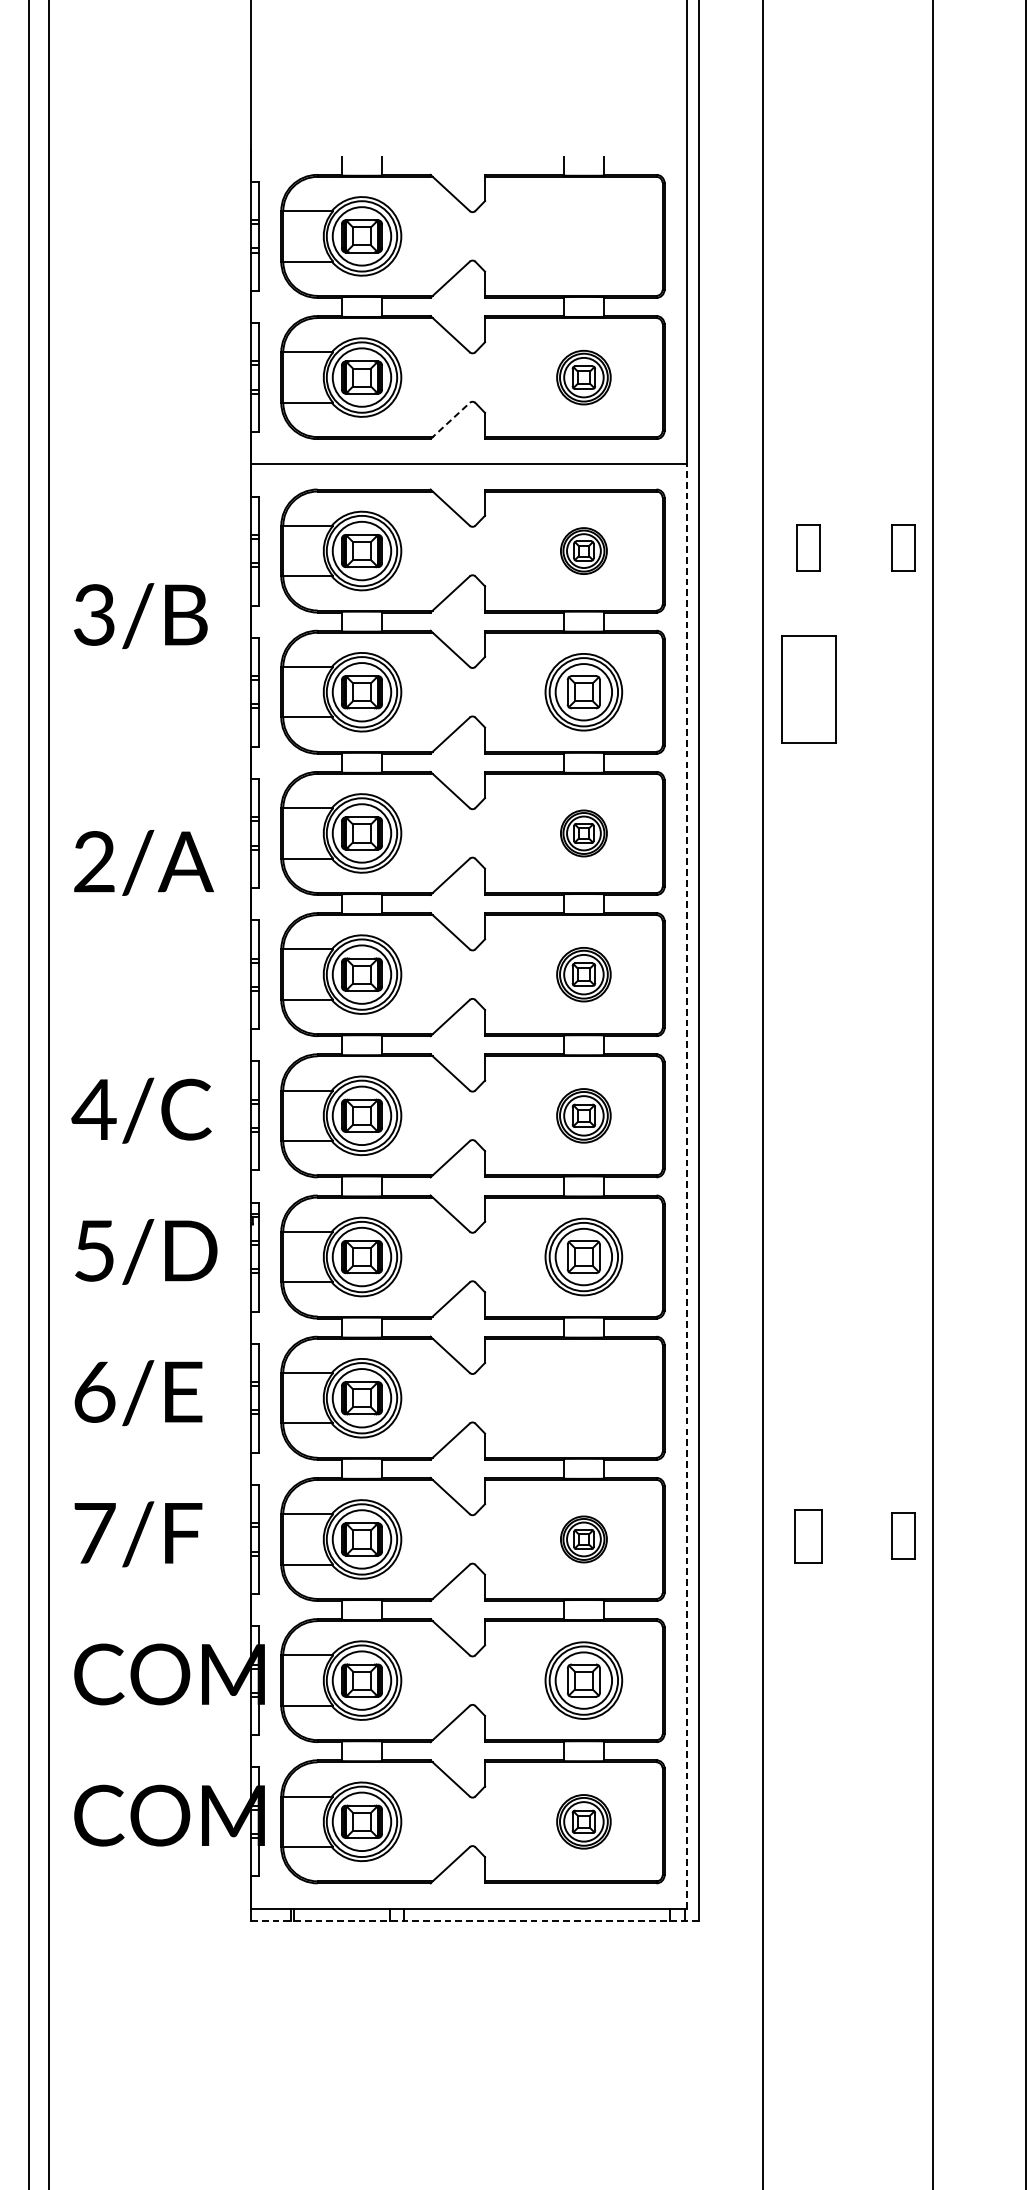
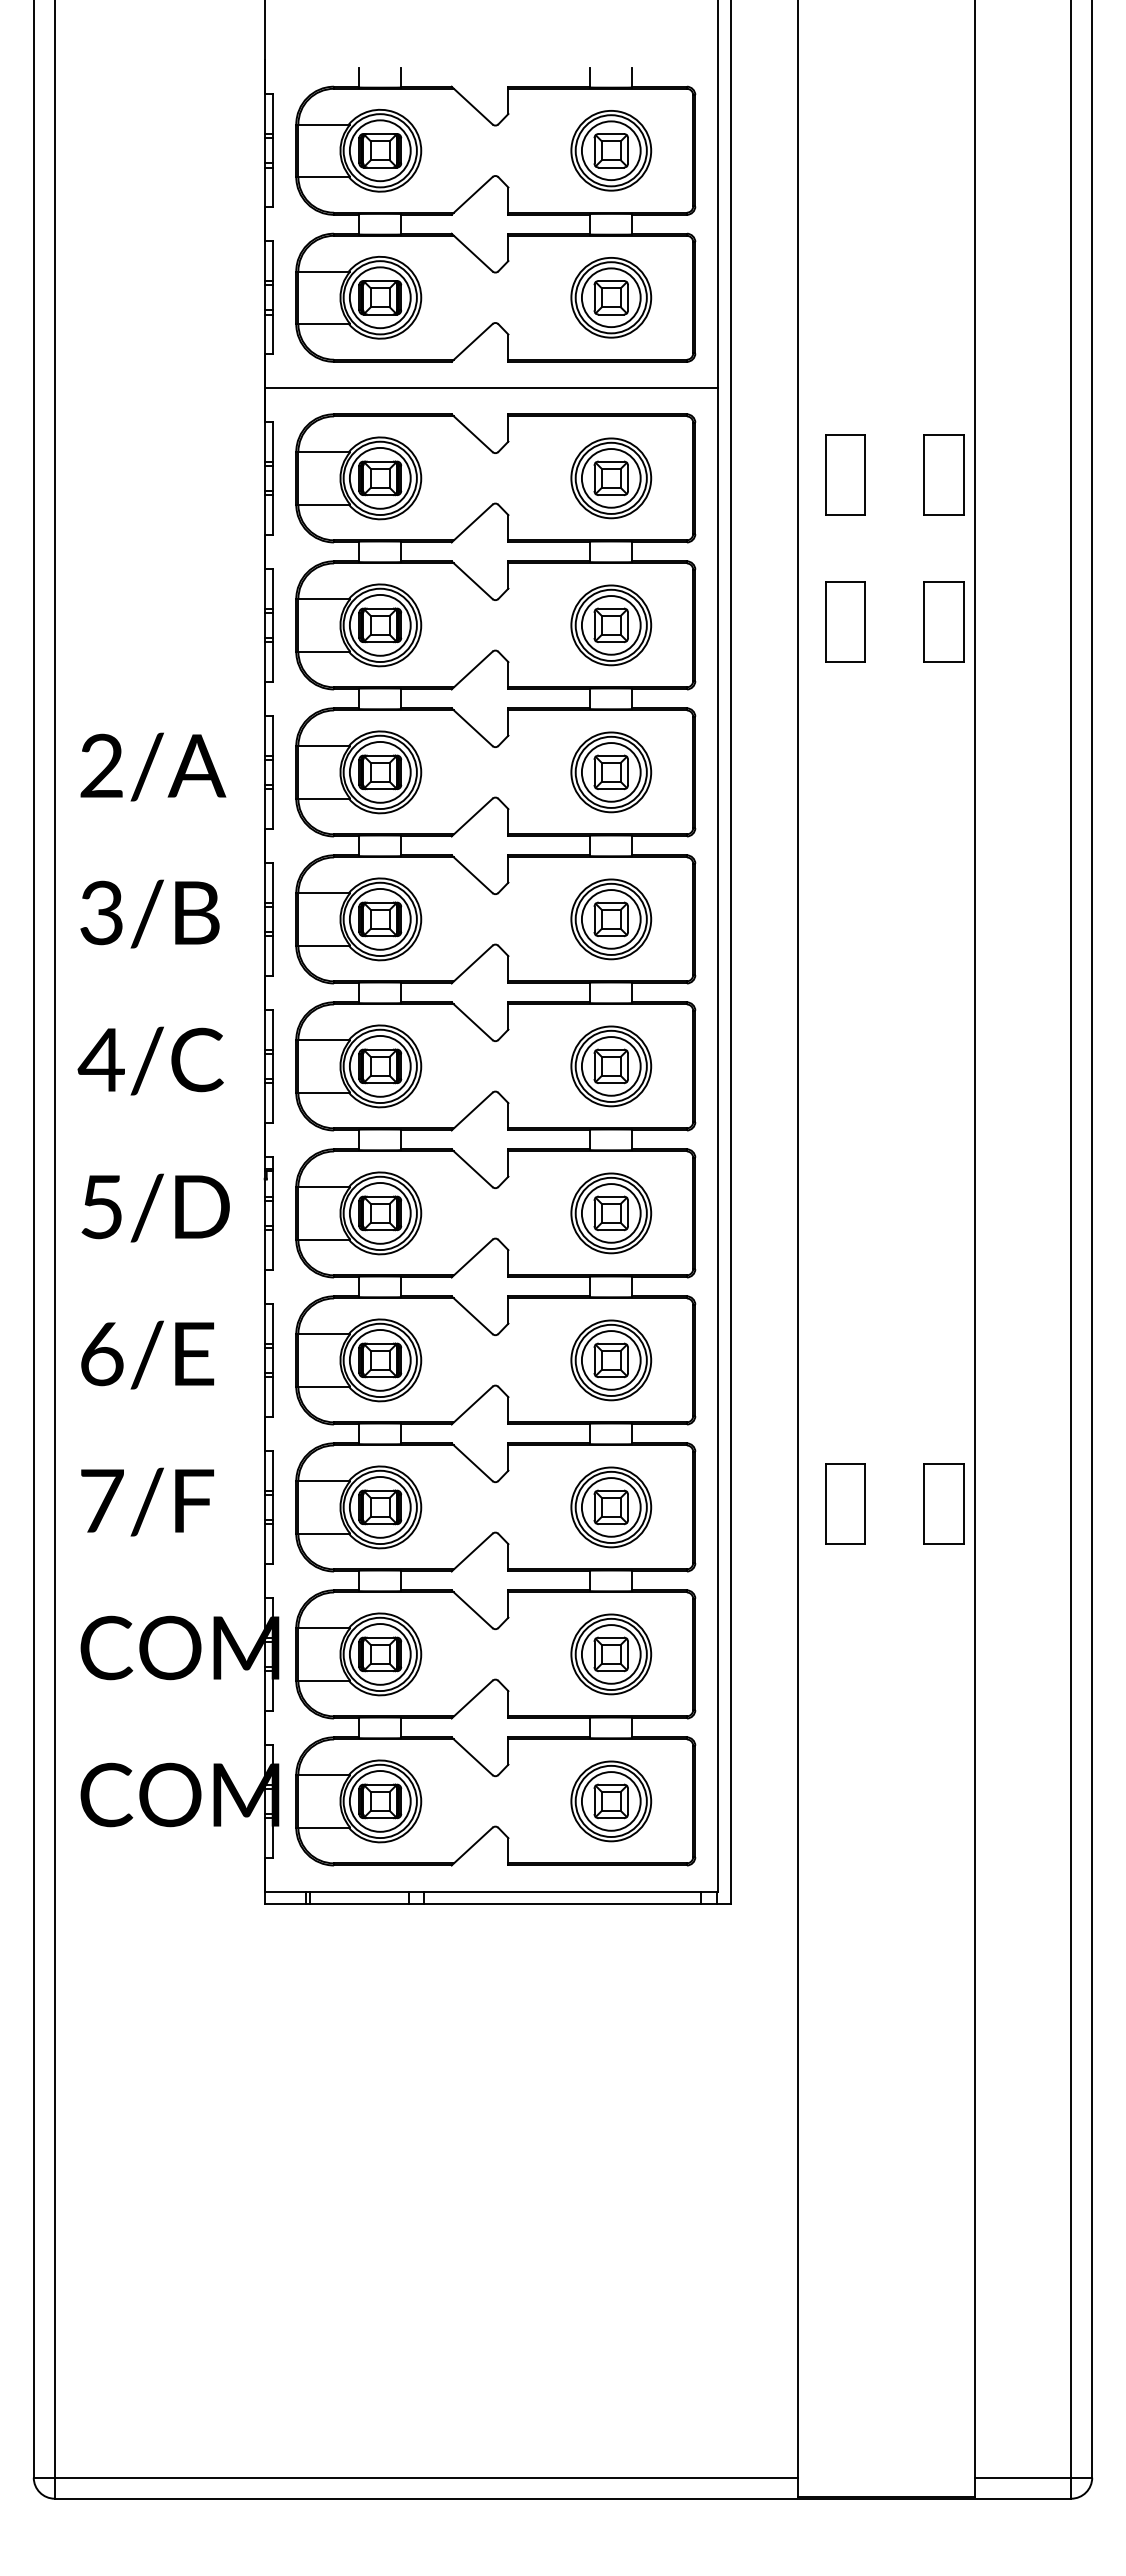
part: (584, 236) -> (611, 150), added
part: (584, 377) -> (611, 297), size x1.43
line: (450, 420) -> (472, 342), dashed -> solid
part: (808, 547) -> (845, 474), size x1.67
part: (902, 547) -> (943, 474), size x1.67
part: (584, 551) -> (611, 478), size x1.67
text: (140, 615) -> (149, 913), moved
part: (808, 688) -> (845, 621), size x0.71
part: (902, 688) -> (943, 621), added
part: (584, 833) -> (611, 772), size x1.67
text: (144, 862) -> (153, 766), moved
part: (584, 974) -> (611, 919), size x1.43
part: (584, 1115) -> (611, 1066), size x1.43
line: (686, 1186) -> (718, 1139), dashed -> solid
part: (584, 1398) -> (611, 1360), added
part: (808, 1535) -> (845, 1503), size x1.43
part: (902, 1535) -> (943, 1503), size x1.67
part: (584, 1539) -> (611, 1507), size x1.67
part: (584, 1821) -> (611, 1801), size x1.43
line: (474, 1920) -> (497, 1904), dashed -> solid

